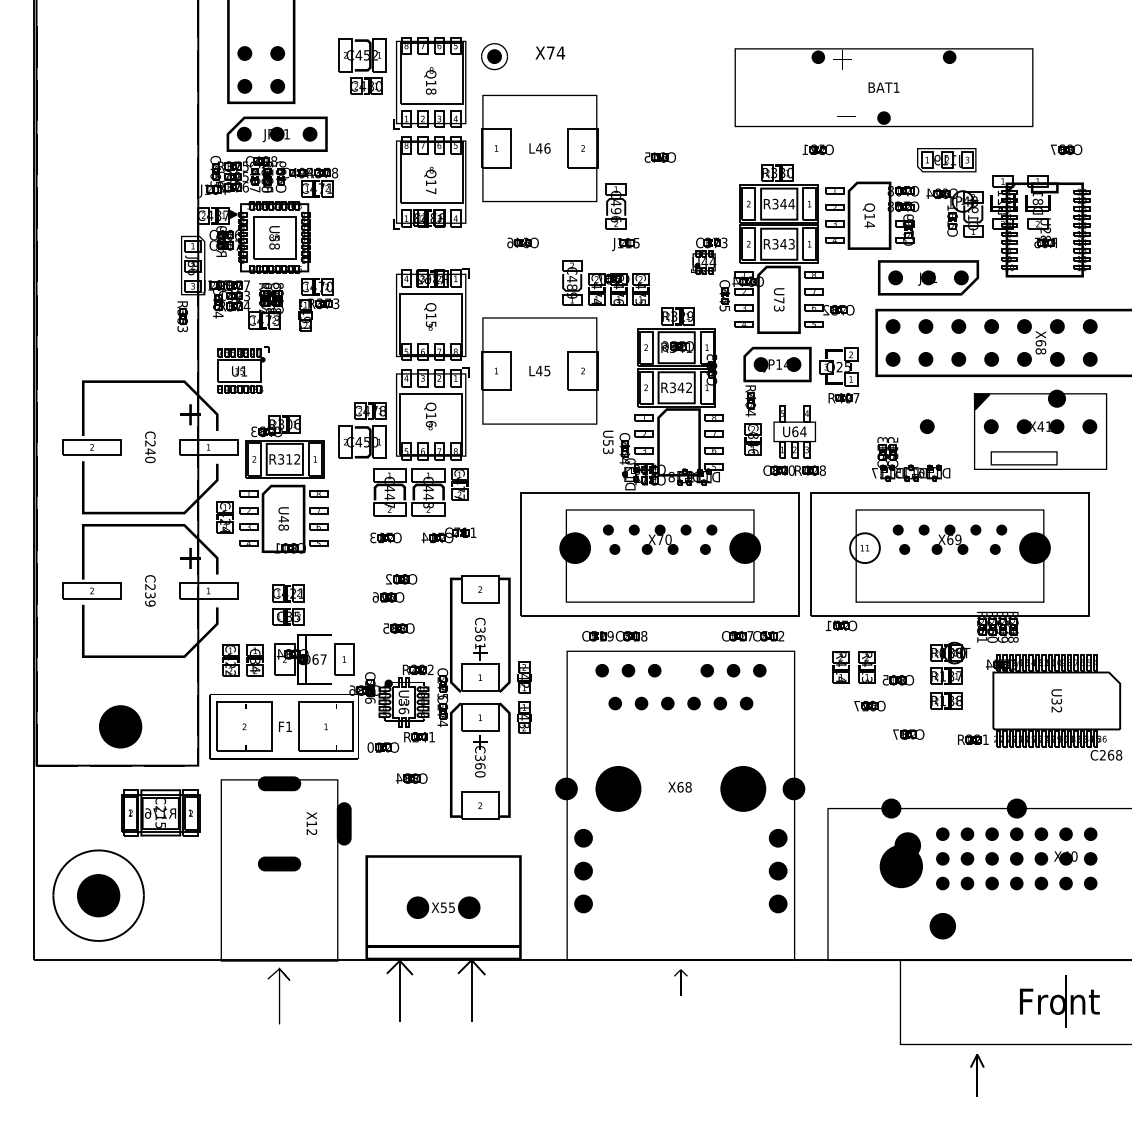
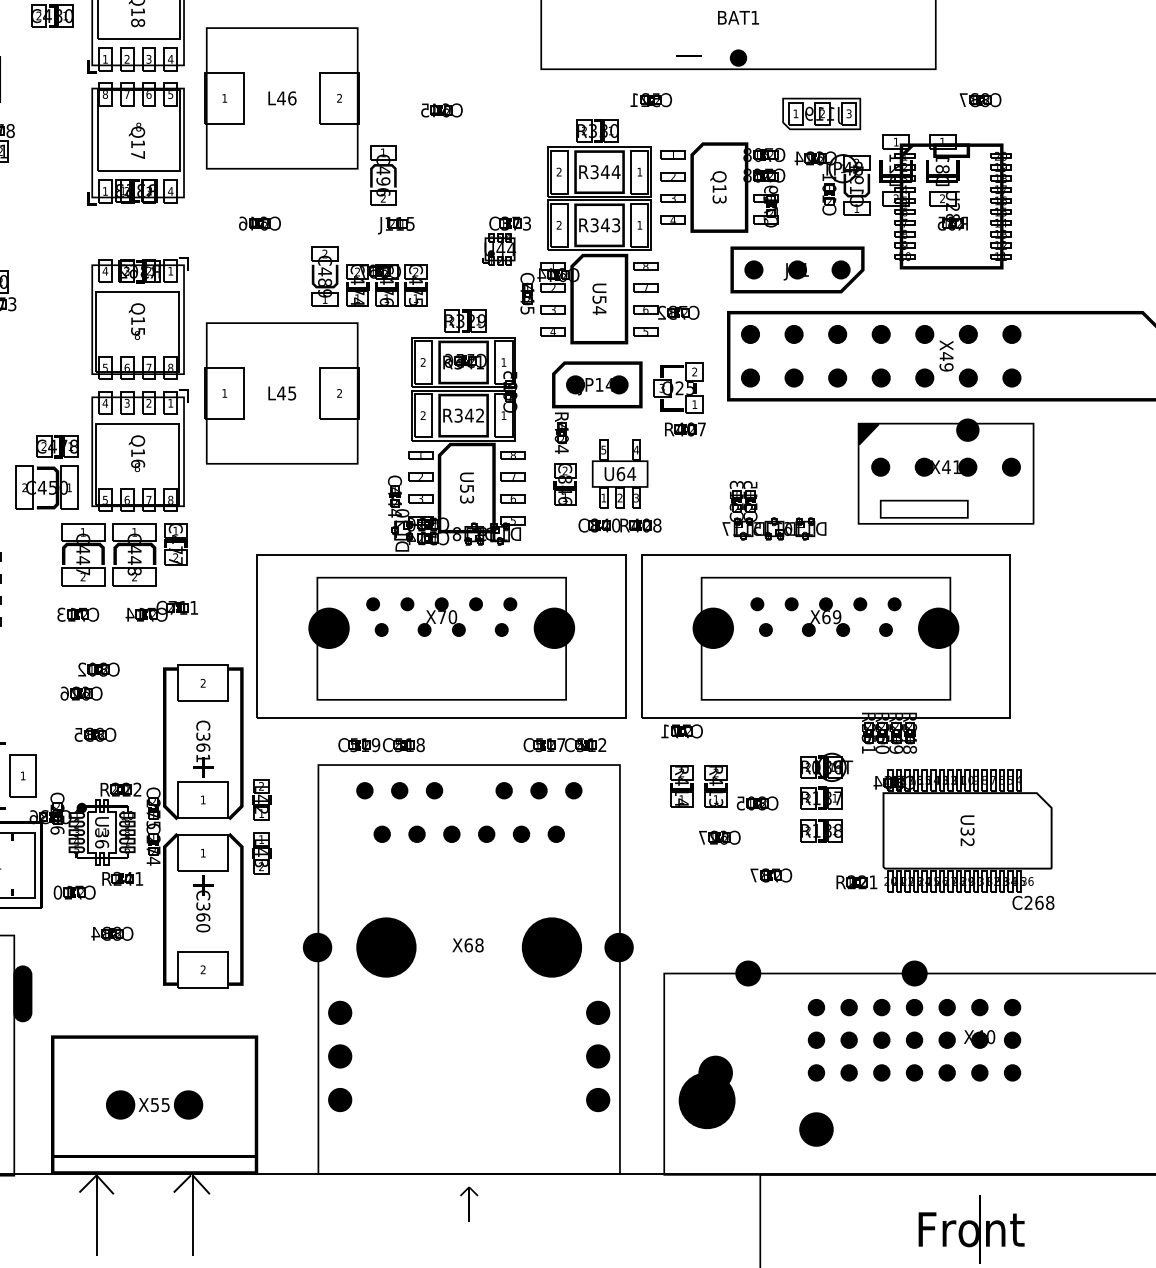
text: (869, 224) -> (719, 199), Q14 -> Q13
text: (778, 304) -> (598, 305), U73 -> U54
text: (1040, 346) -> (945, 360), X68 -> X49
part: (926, 426) -> (794, 466), removed
text: (608, 442) -> (467, 488), moved
fill: (864, 548) -> (712, 628), added
part: (900, 860) -> (706, 1092), moved

